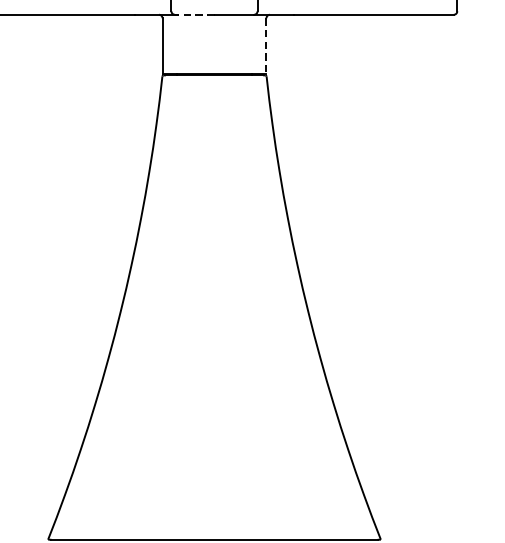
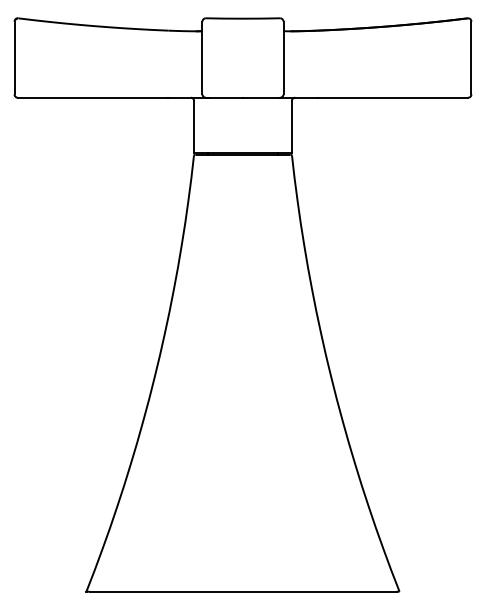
line: (194, 14) -> (224, 97), dashed -> solid
line: (266, 46) -> (291, 127), dashed -> solid

